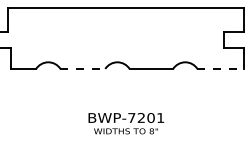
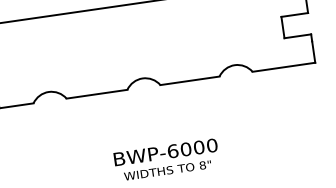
line: (83, 68) -> (97, 93), dashed -> solid
line: (221, 68) -> (285, 66), dashed -> solid
text: (146, 117) -> (192, 147), BWP-7201 -> BWP-6000

